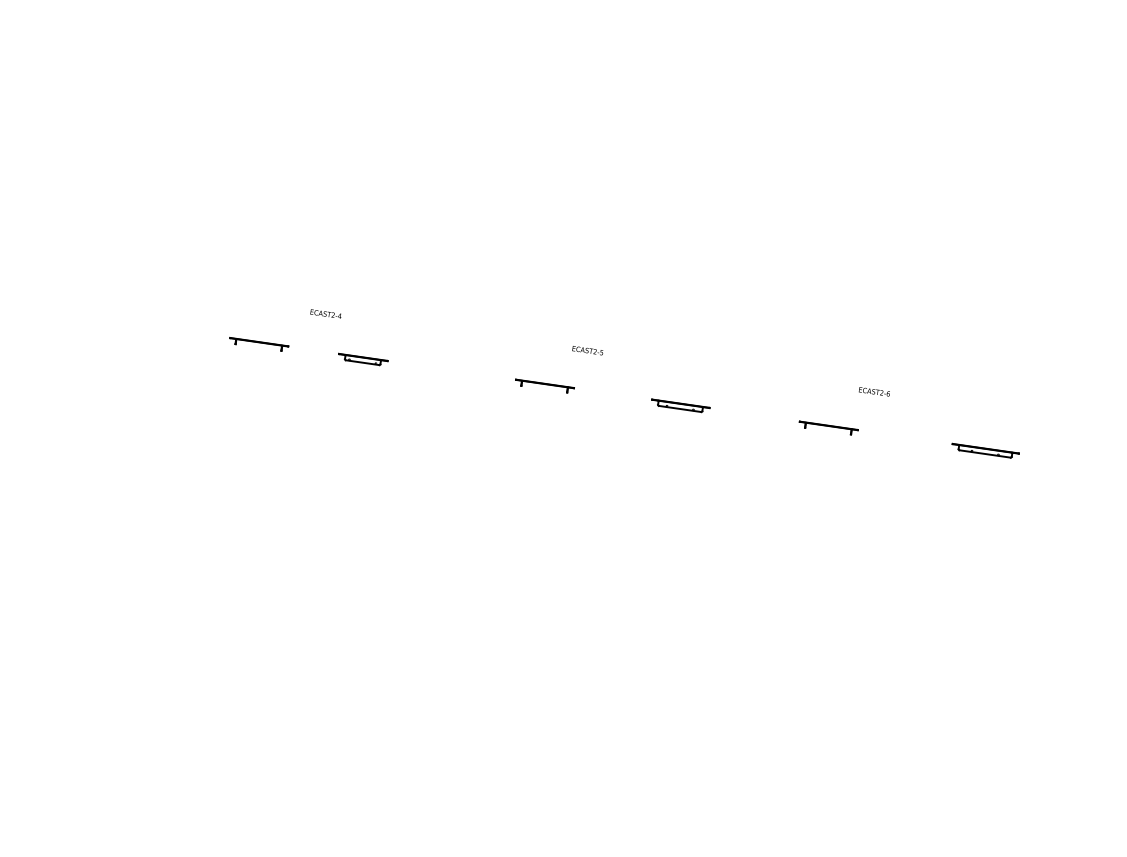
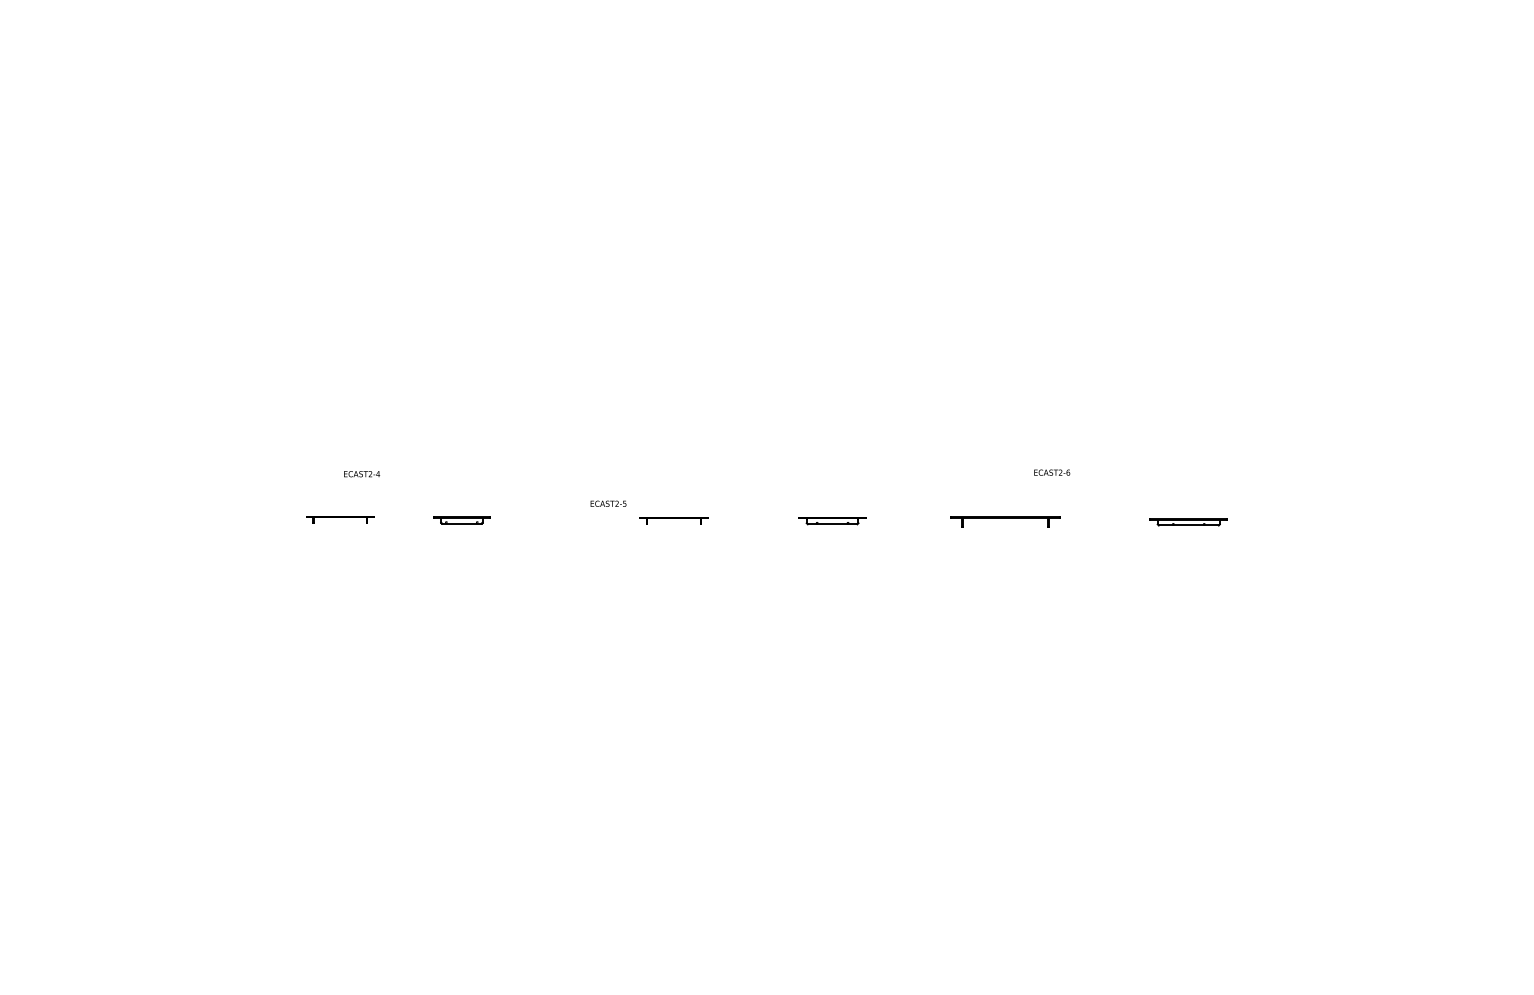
text: (326, 314) -> (362, 474), moved
text: (587, 350) -> (608, 503), moved
part: (828, 427) -> (1005, 521), size x1.6

